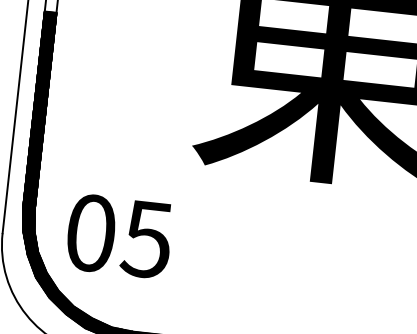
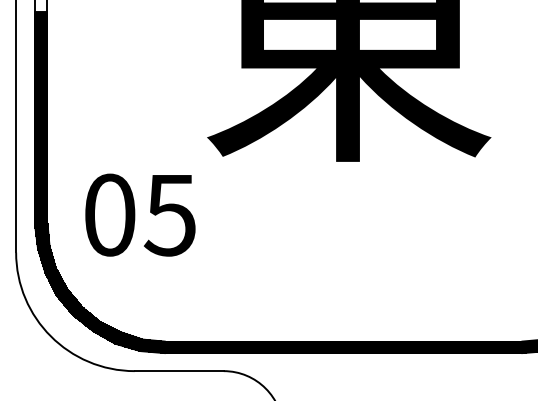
text: (119, 235) -> (140, 214), moved

